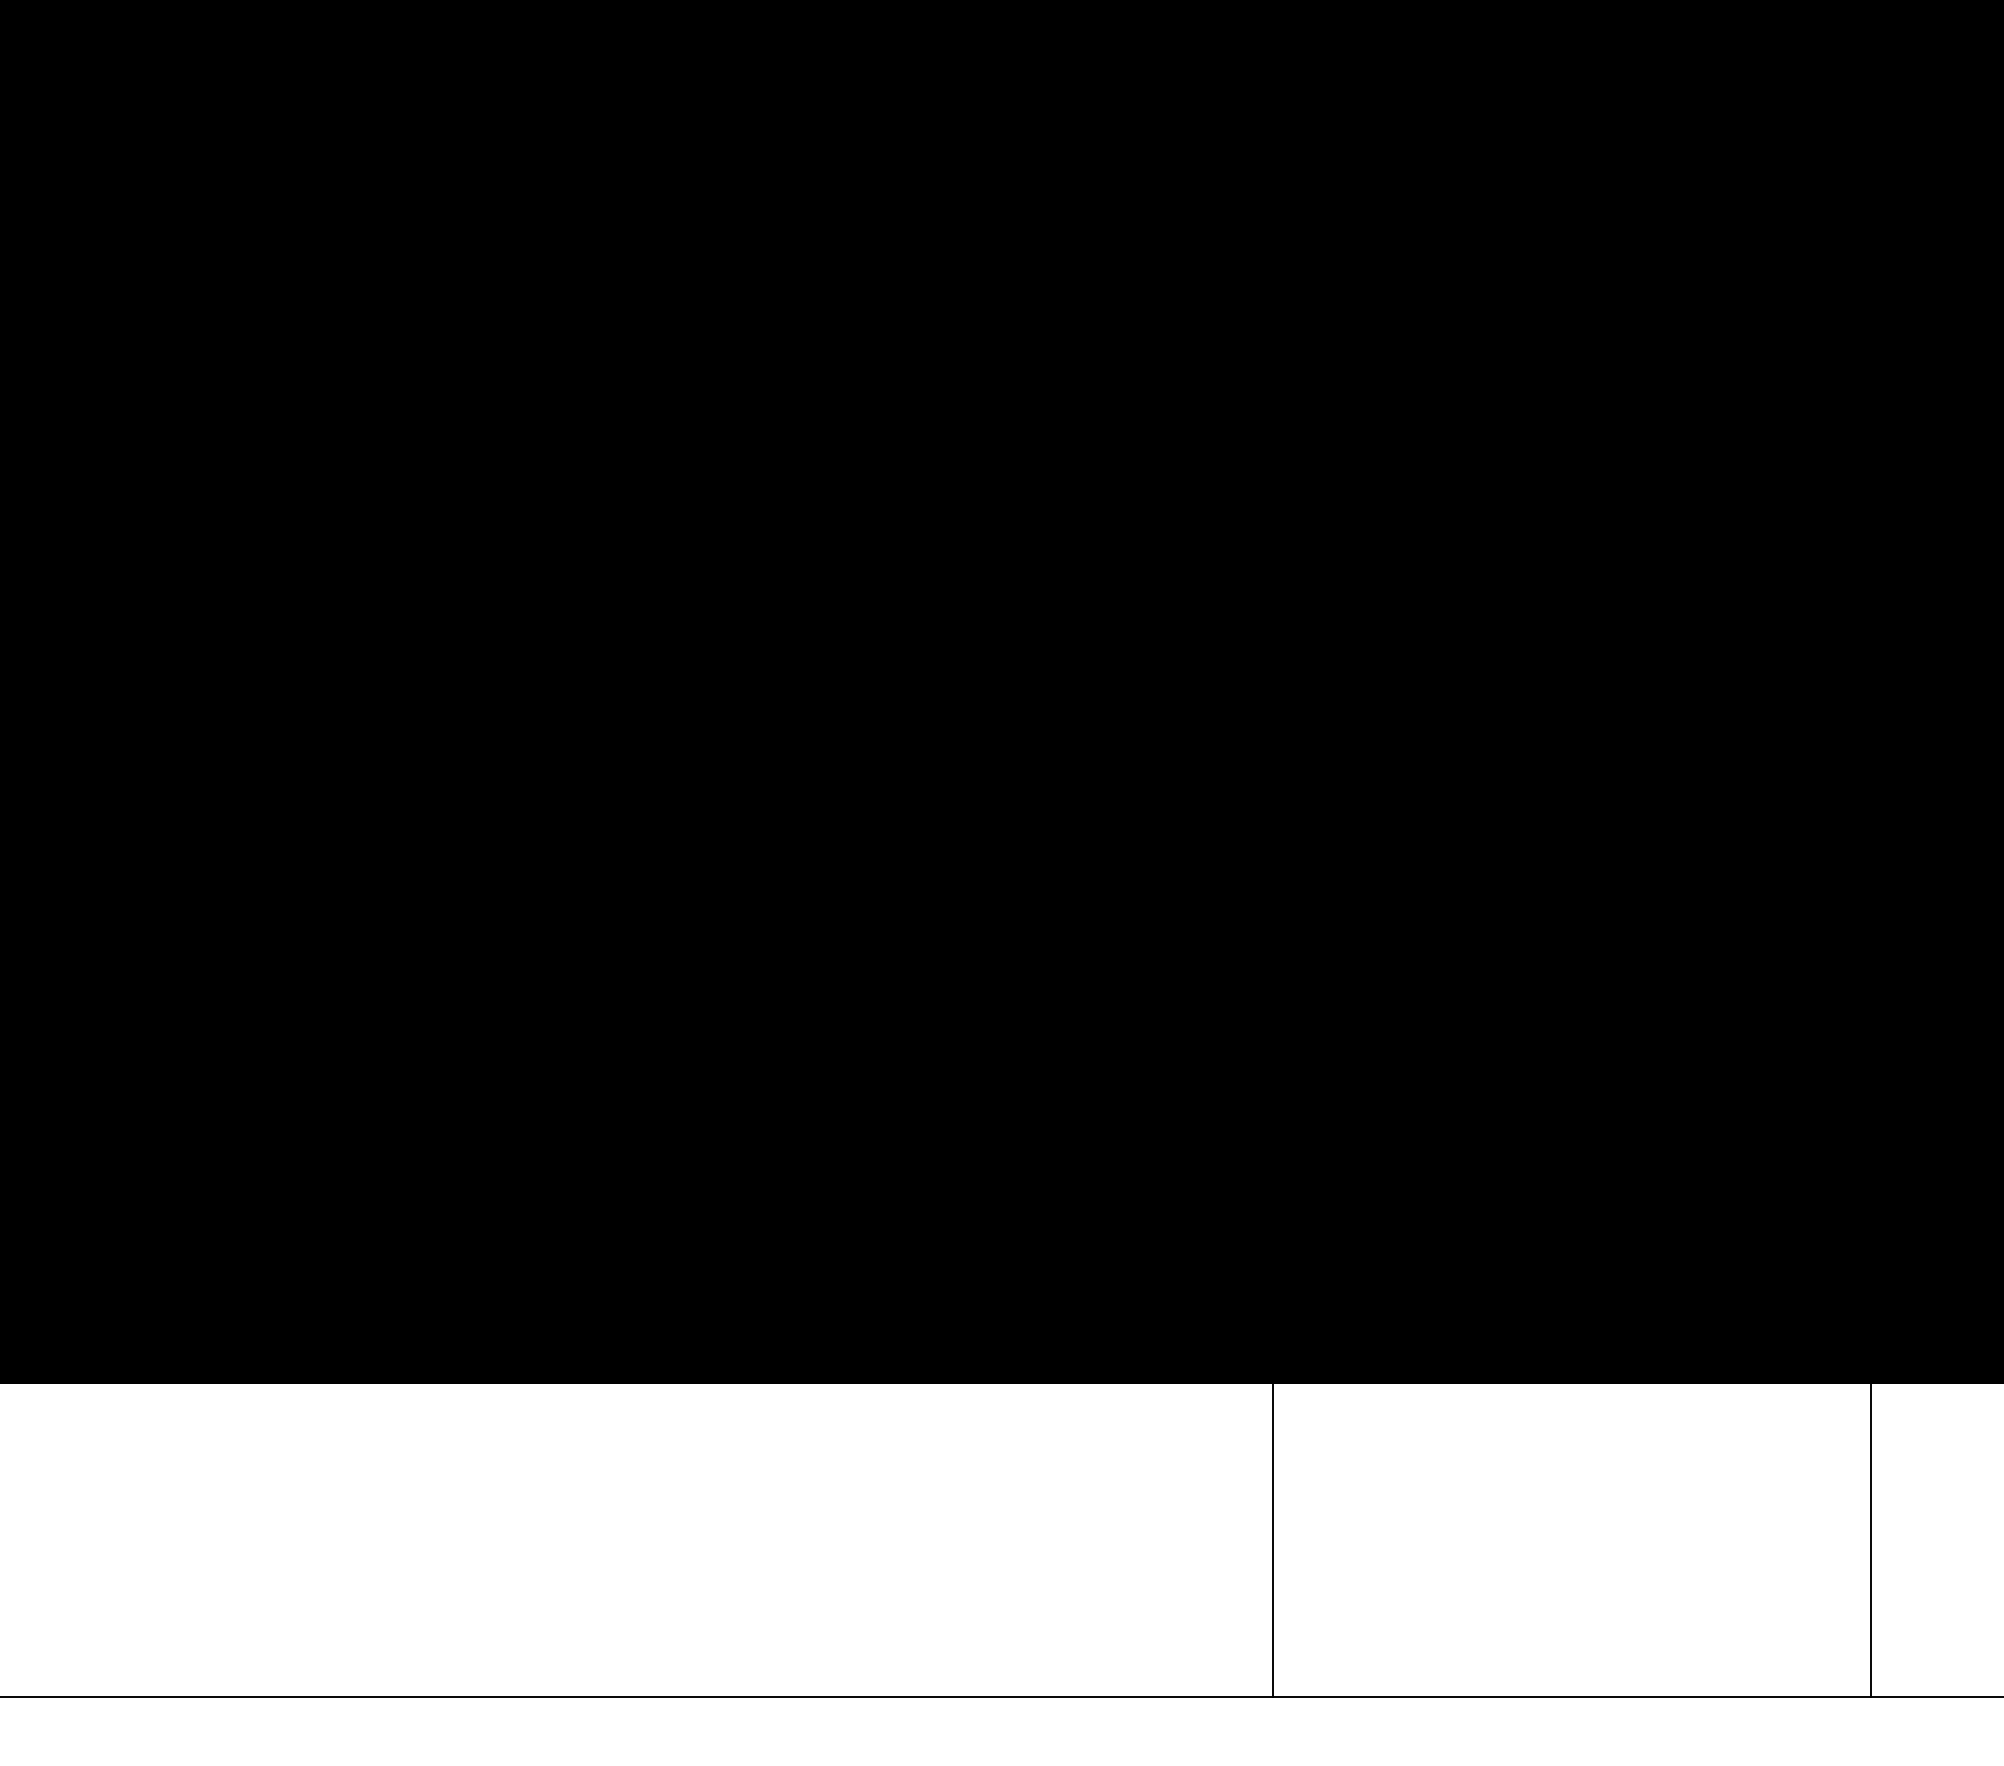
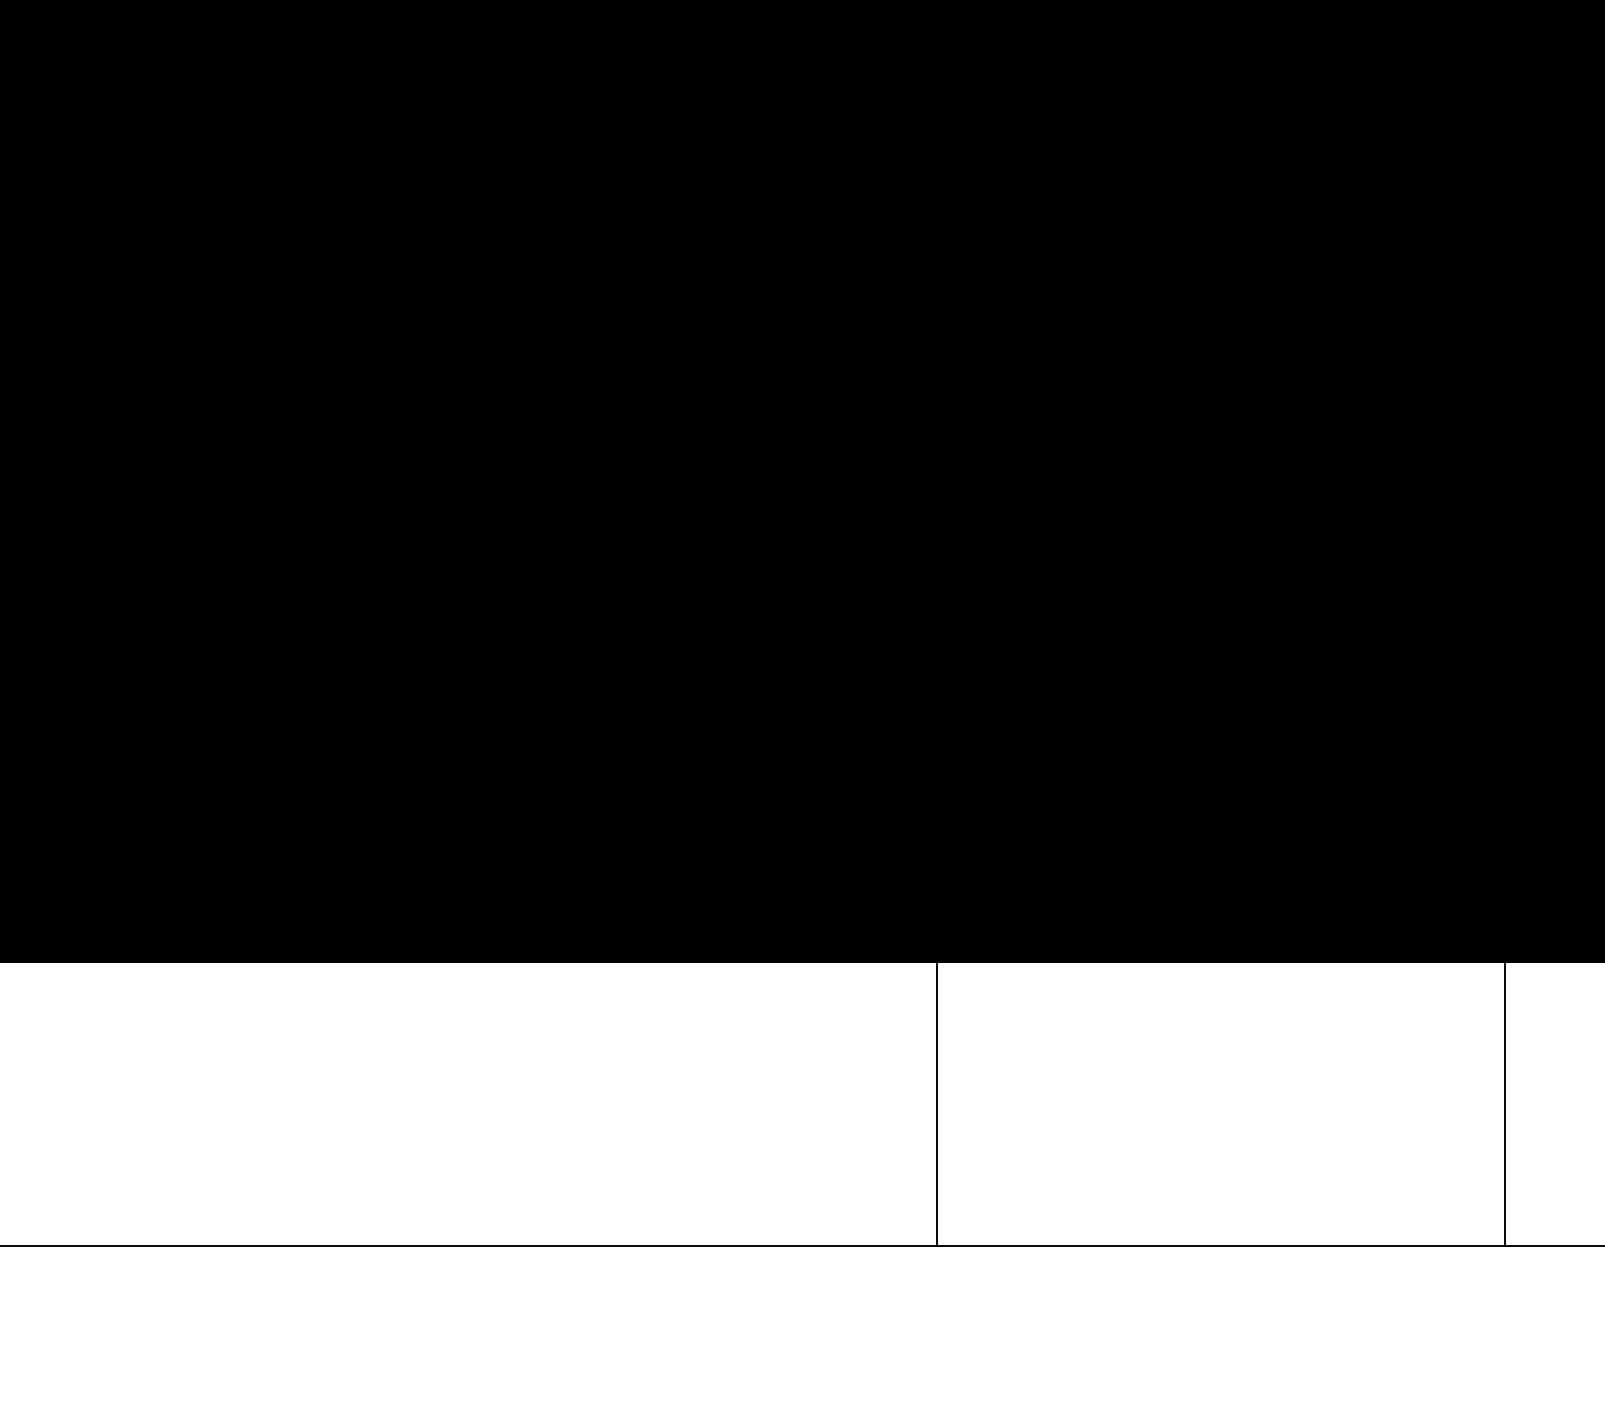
line: (1273, 1539) -> (936, 1103), moved
line: (1871, 1539) -> (1505, 1103), moved

